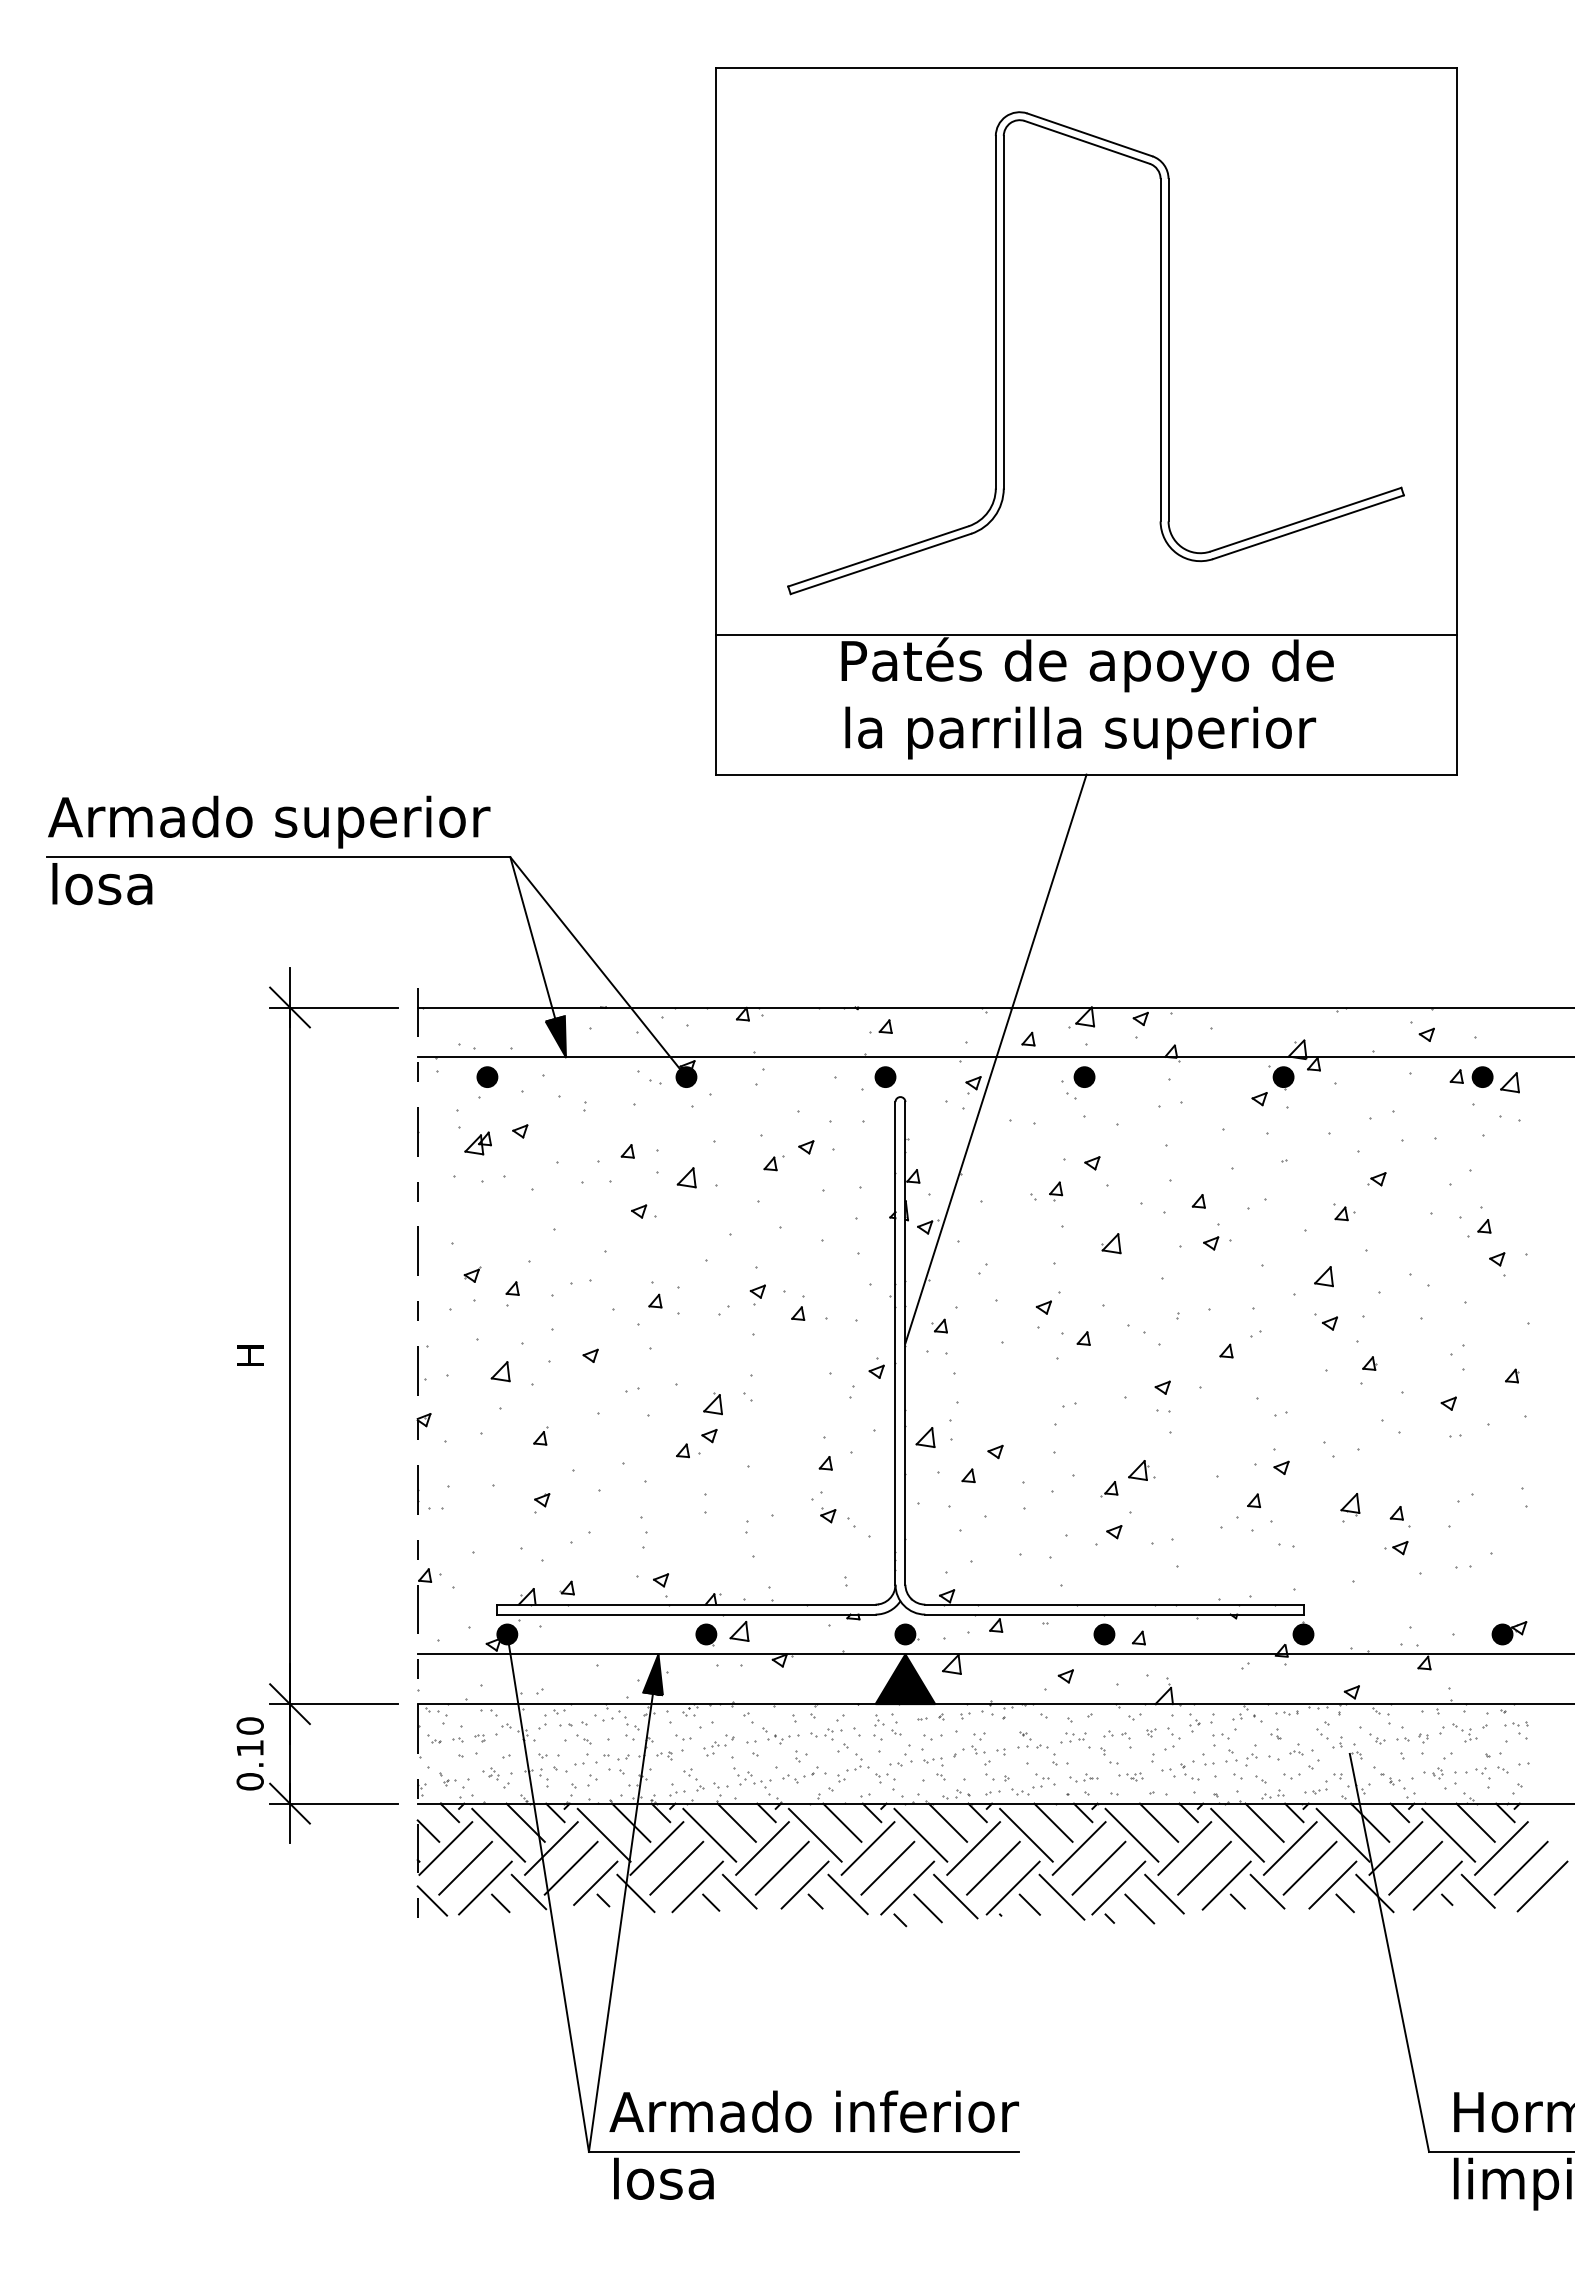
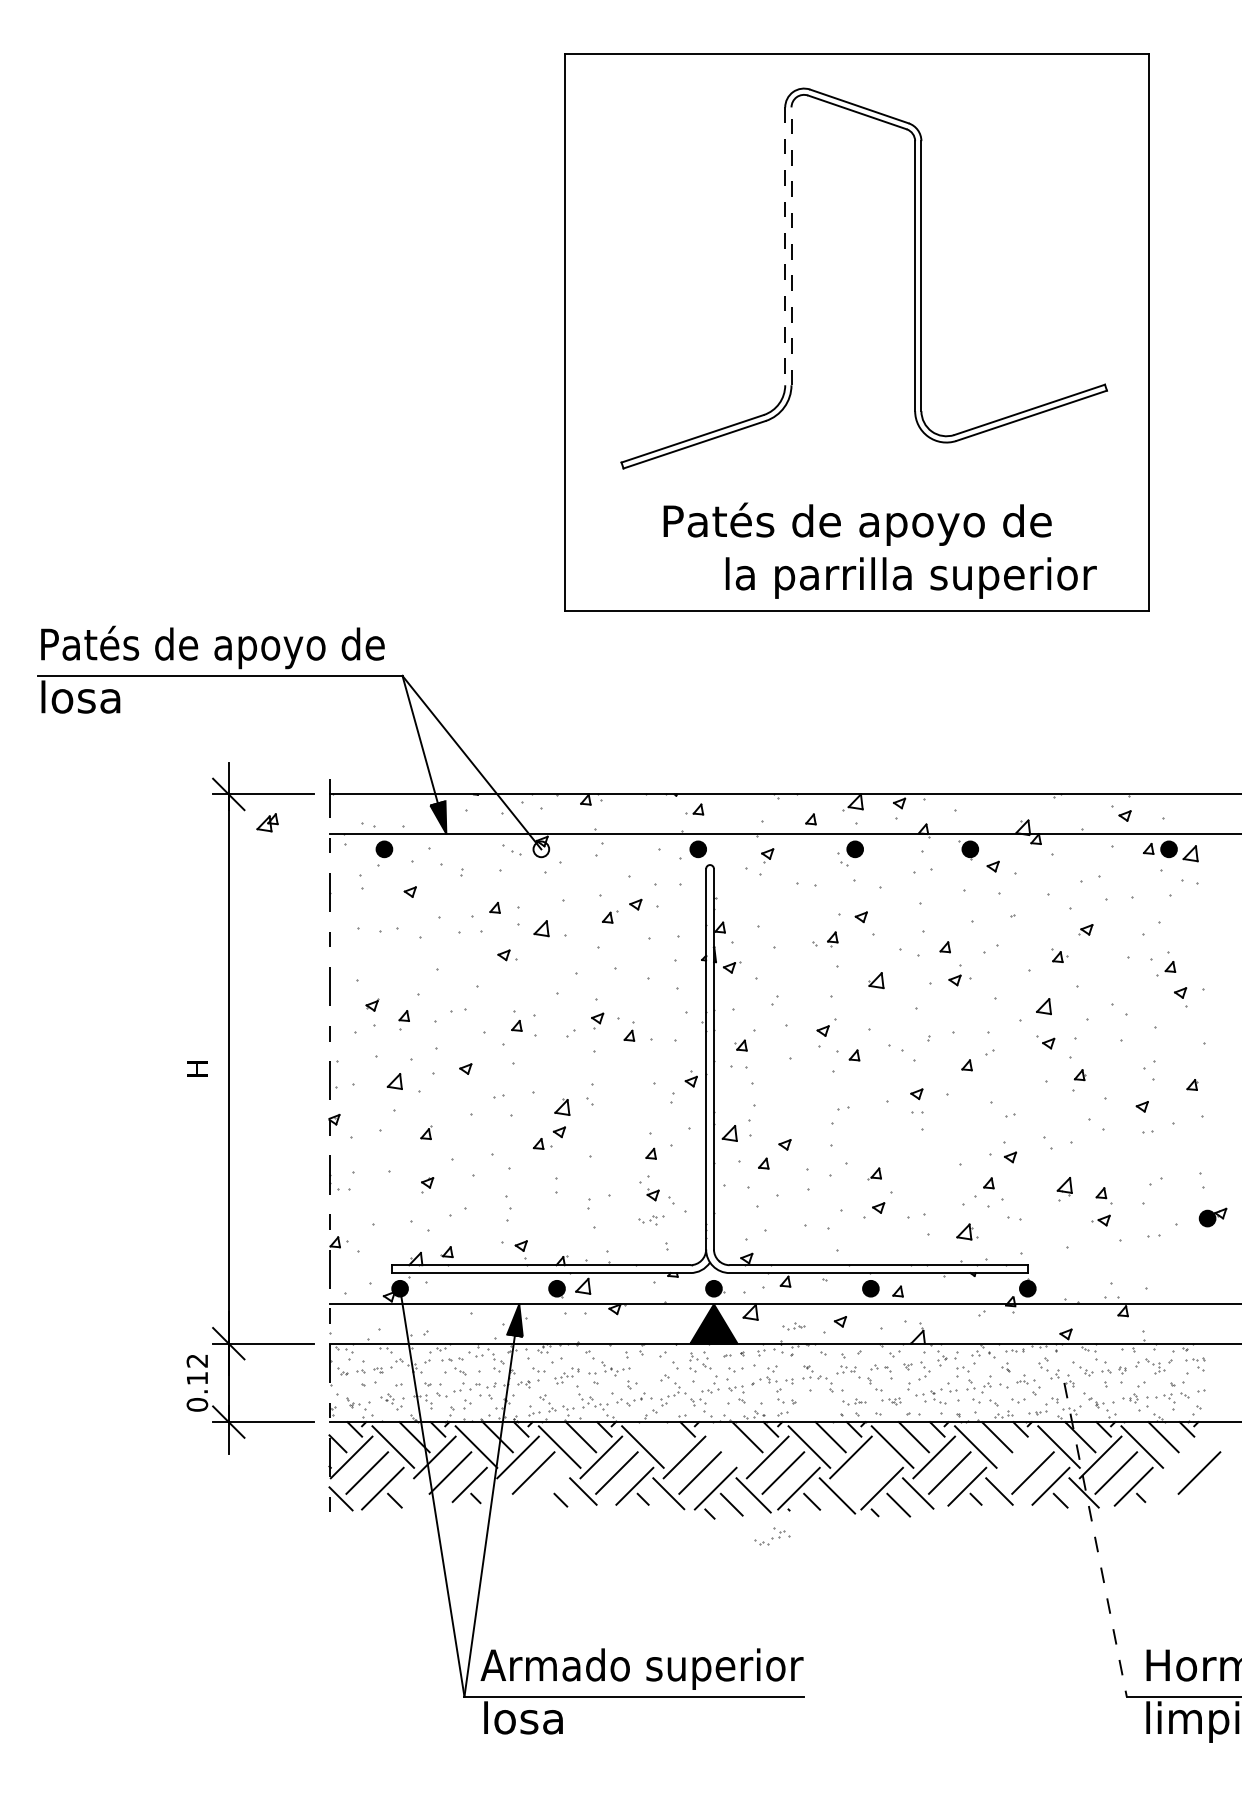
line: (1003, 311) -> (791, 245), solid -> dashed
line: (995, 312) -> (784, 246), solid -> dashed
line: (1086, 634) -> (856, 500), removed
text: (1080, 732) -> (911, 577), moved
text: (269, 820) -> (212, 647), Armado superior -> Patés de apoyo de
line: (995, 1058) -> (784, 834), removed
fill: (686, 1077) -> (541, 849), removed
part: (1281, 1077) -> (968, 849), moved
part: (477, 1143) -> (267, 822), moved
part: (1141, 1470) -> (967, 1231), moved
part: (1509, 1633) -> (1213, 1217), moved
part: (1006, 1681) -> (793, 1325), added
text: (249, 1725) -> (196, 1360), 0.10 -> 0.12
part: (826, 1734) -> (651, 1220), moved
part: (1033, 1784) -> (772, 1536), moved
line: (842, 1822) -> (664, 1436), removed
line: (920, 1834) -> (725, 1446), removed
line: (1289, 1848) -> (1016, 1457), removed
line: (1501, 1848) -> (1183, 1457), removed
line: (1098, 1867) -> (866, 1472), removed
line: (697, 1886) -> (550, 1487), removed
line: (1542, 1886) -> (1216, 1487), removed
line: (1477, 1890) -> (1164, 1490), removed
line: (528, 1891) -> (416, 1491), removed
line: (635, 1892) -> (501, 1492), removed
line: (1389, 1952) -> (1095, 1539), solid -> dashed
text: (811, 2116) -> (639, 1668), Armado inferior -> Armado superior

